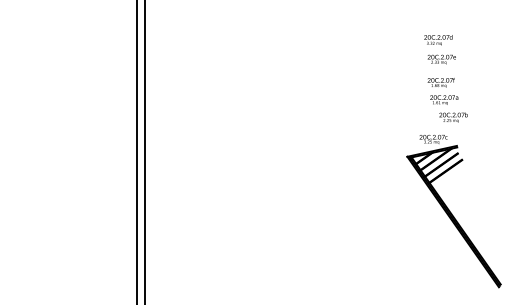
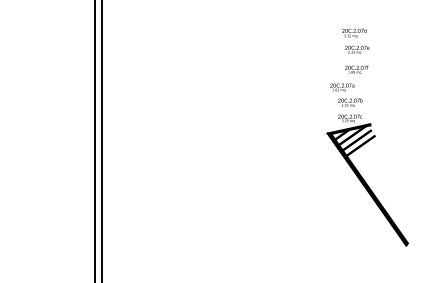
text: (449, 107) -> (346, 94), moved

